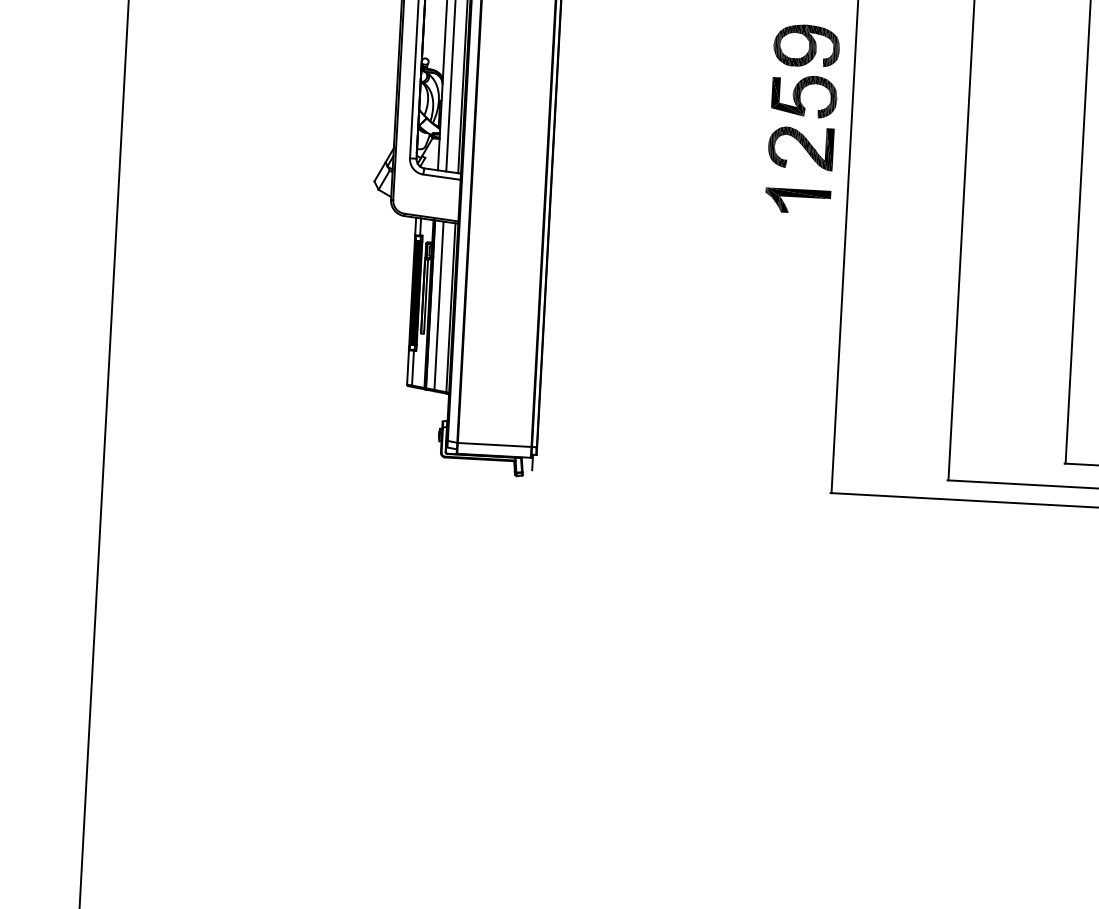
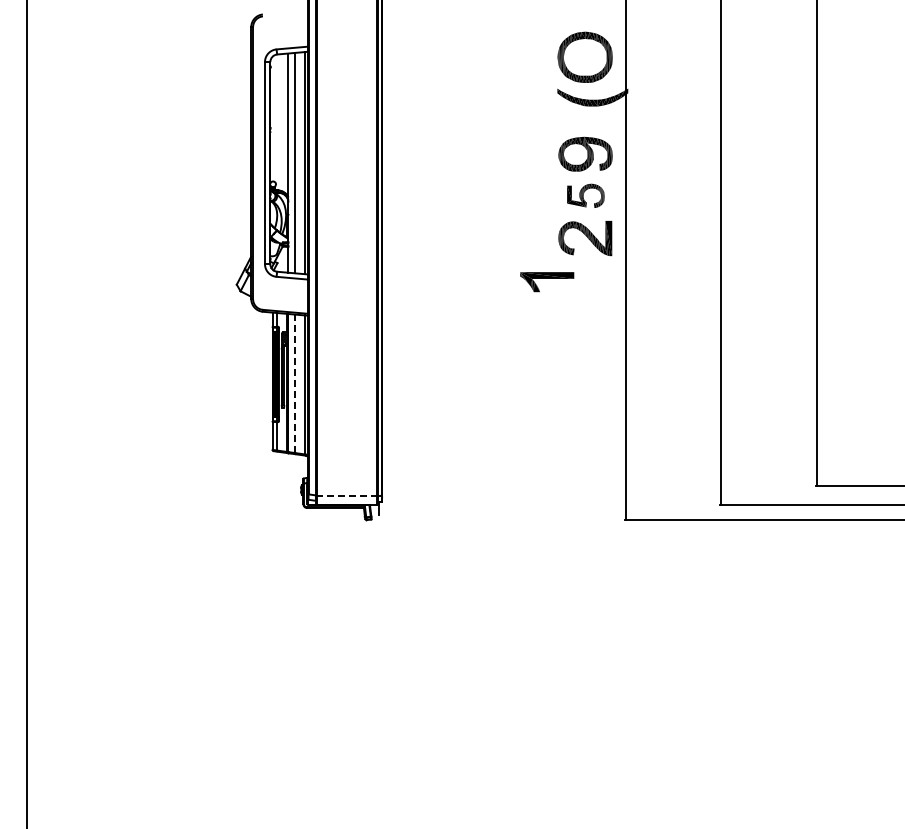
part: (803, 96) -> (585, 195), size x0.7
part: (798, 201) -> (547, 282), moved
line: (439, 305) -> (295, 383), solid -> dashed
line: (495, 444) -> (347, 495), solid -> dashed

